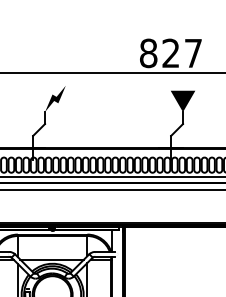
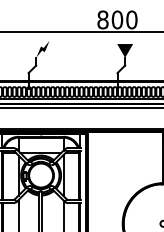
text: (181, 52) -> (124, 19), 827 -> 800

